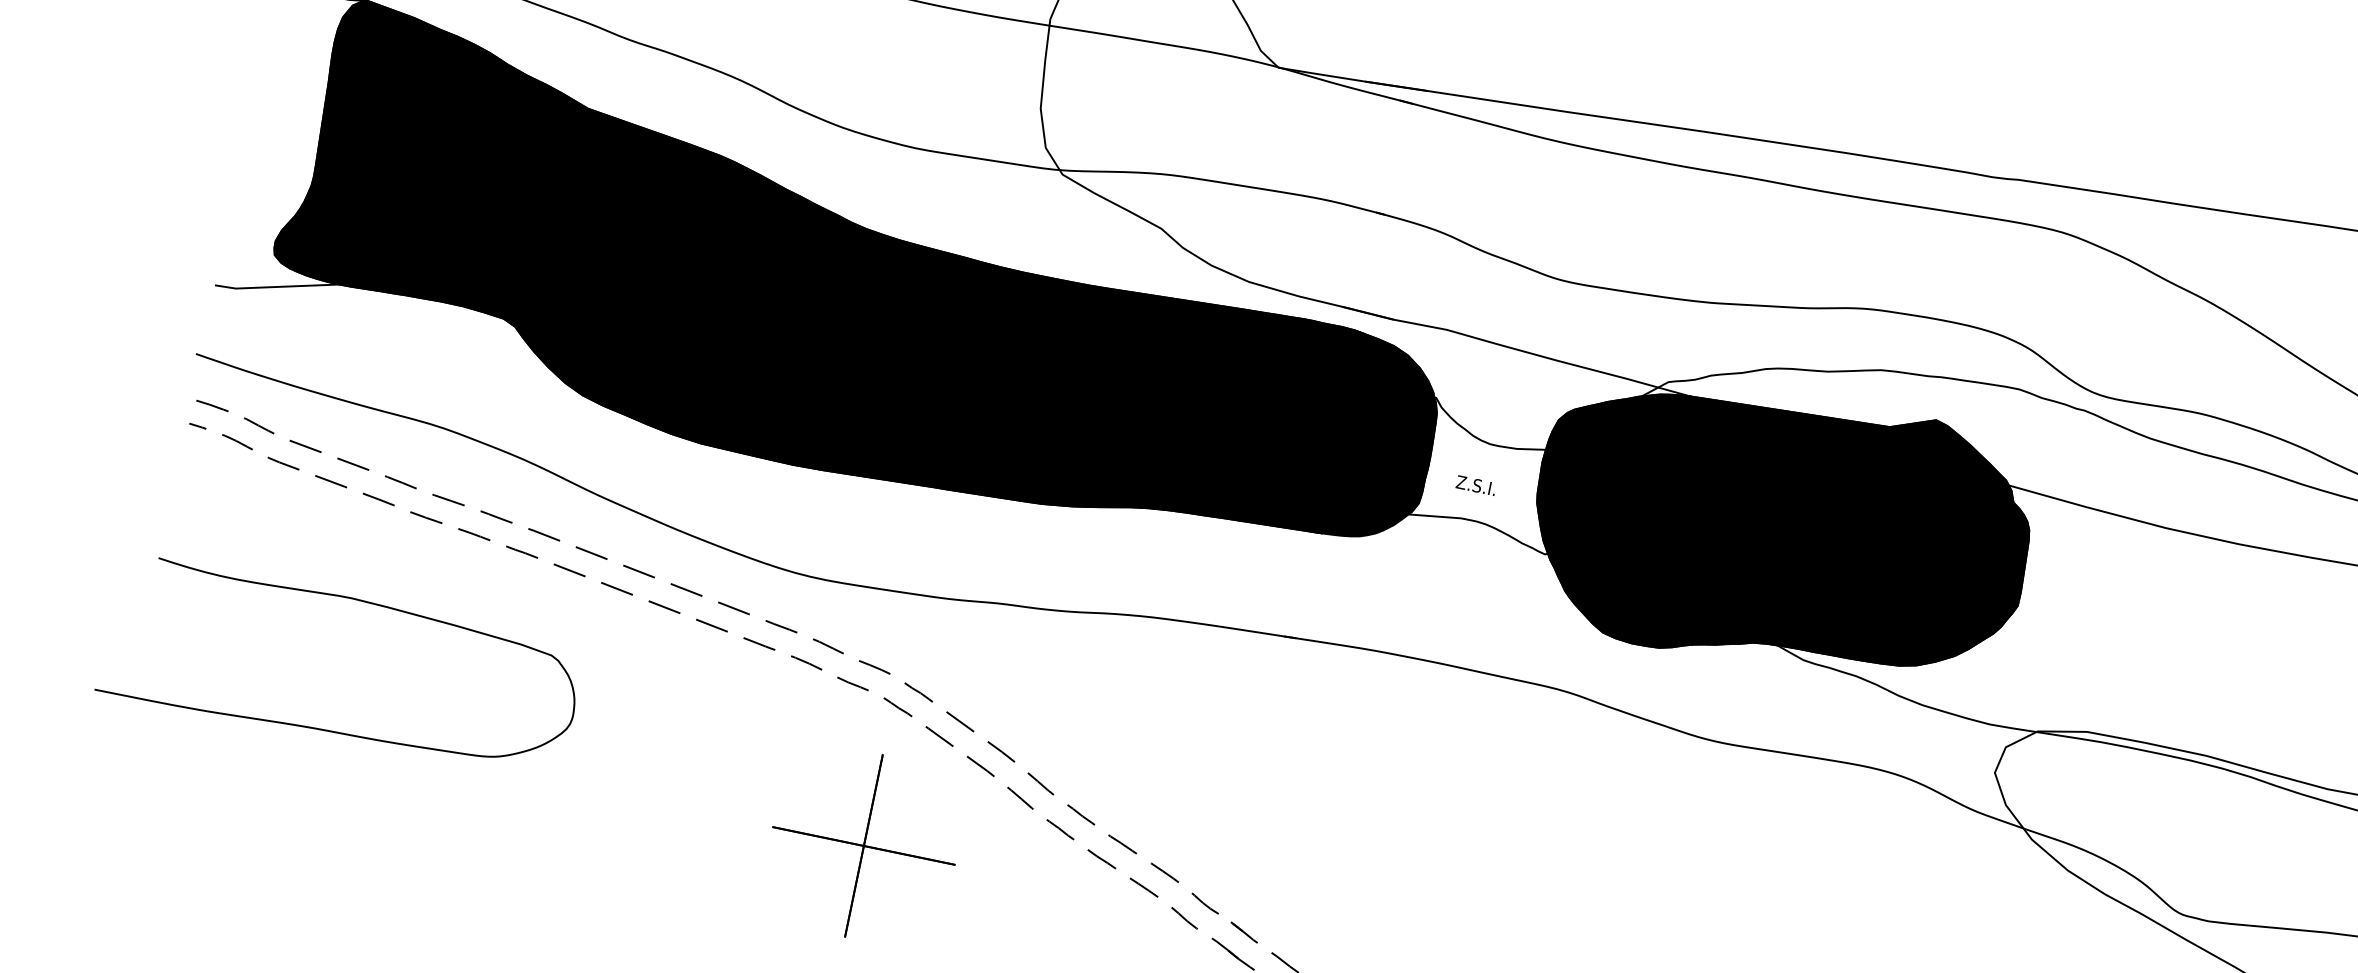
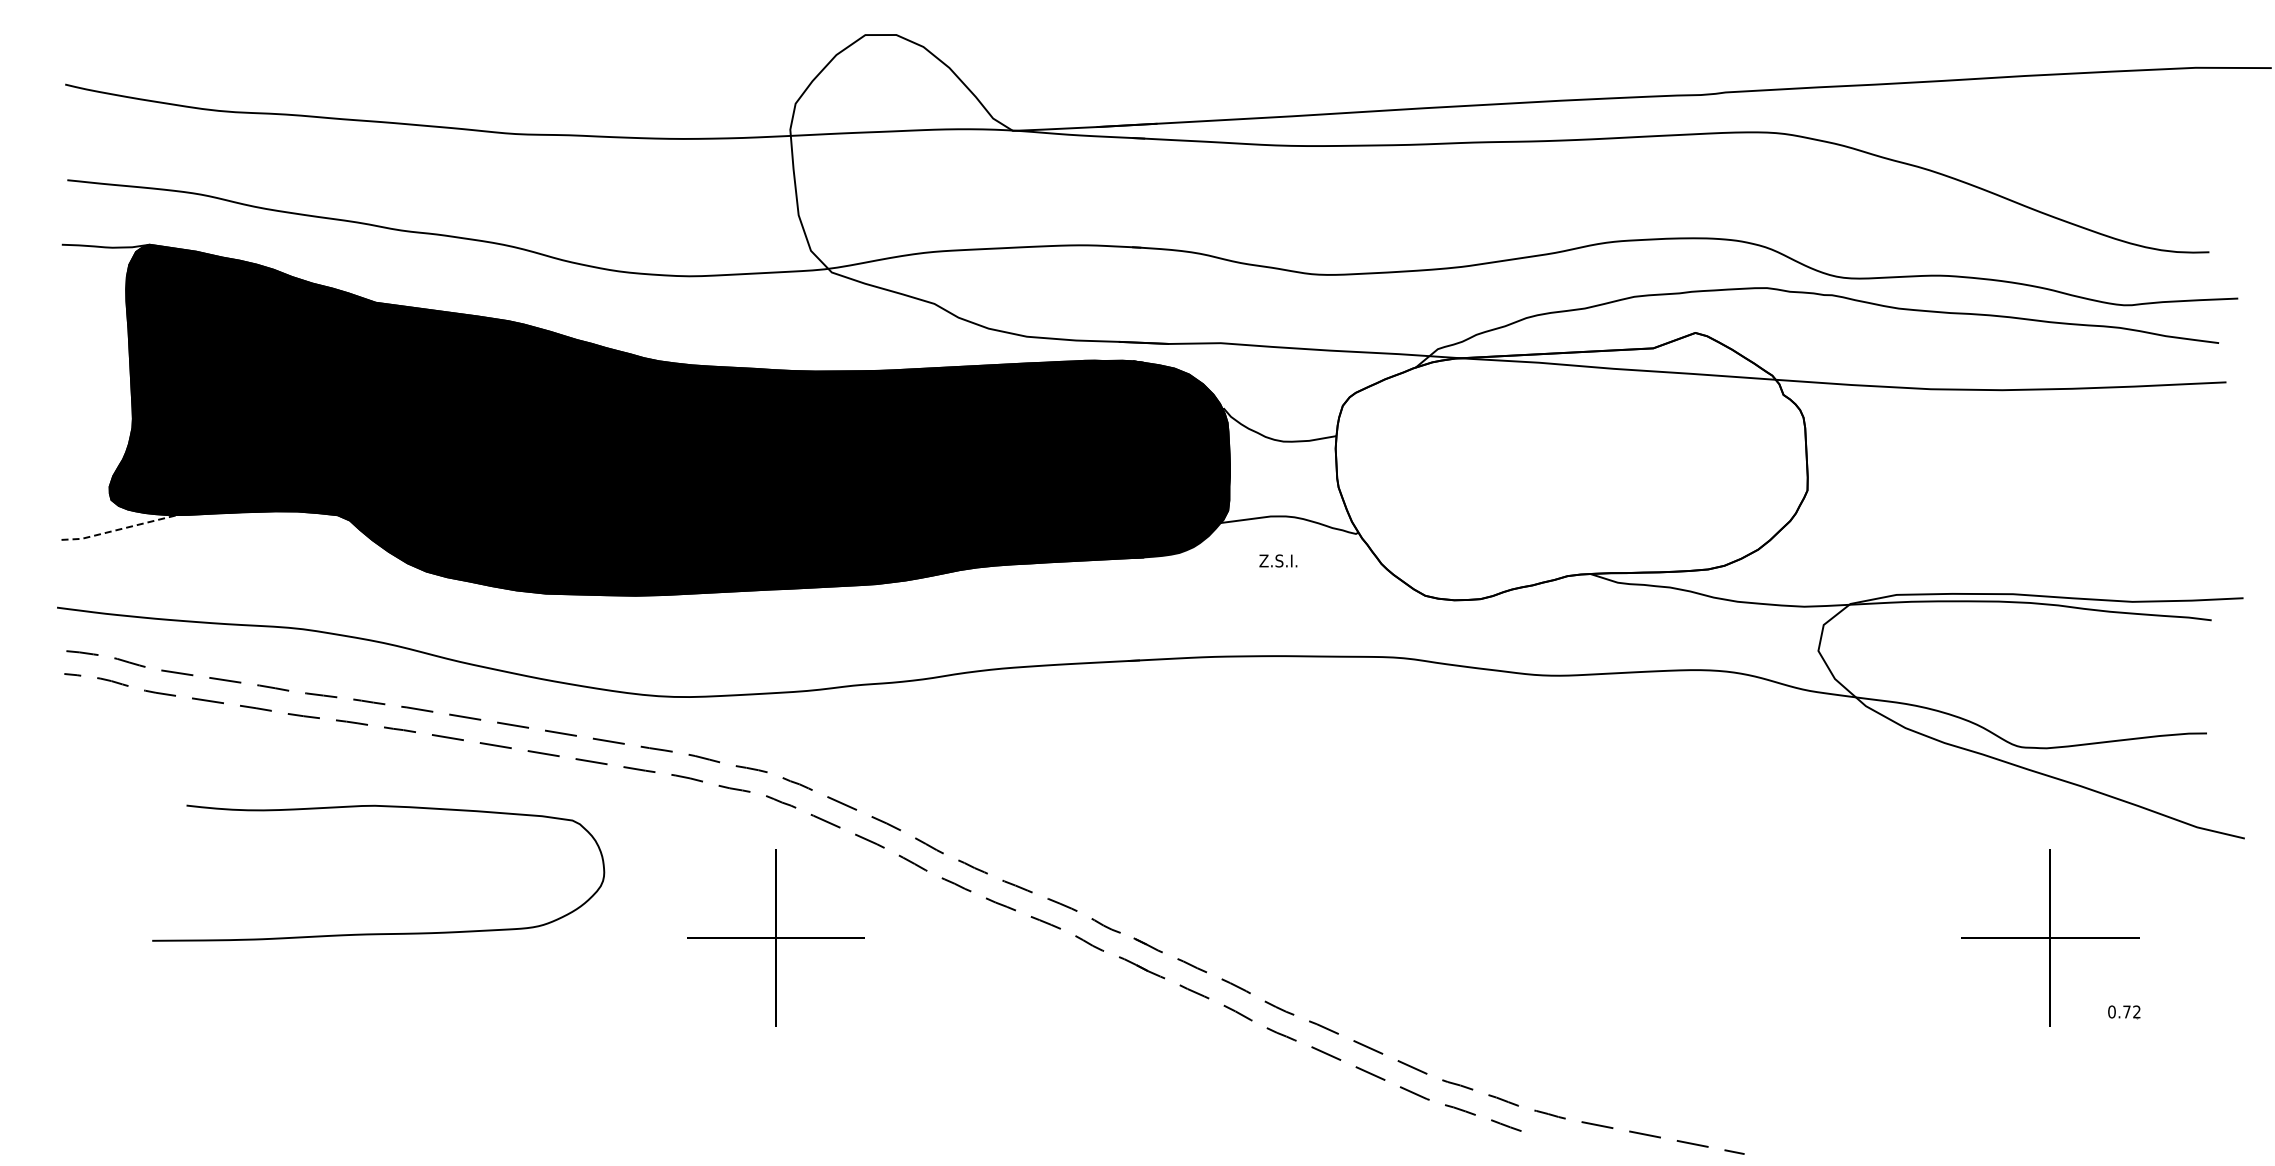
line: (275, 286) -> (118, 529), solid -> dashed
text: (1476, 485) -> (1278, 560), moved
fill: (1780, 530) -> (1571, 466), removed
curve: (328, 730) -> (378, 933), moved

